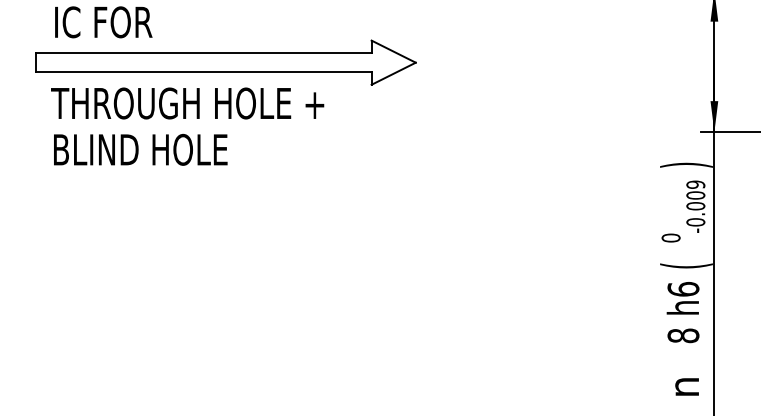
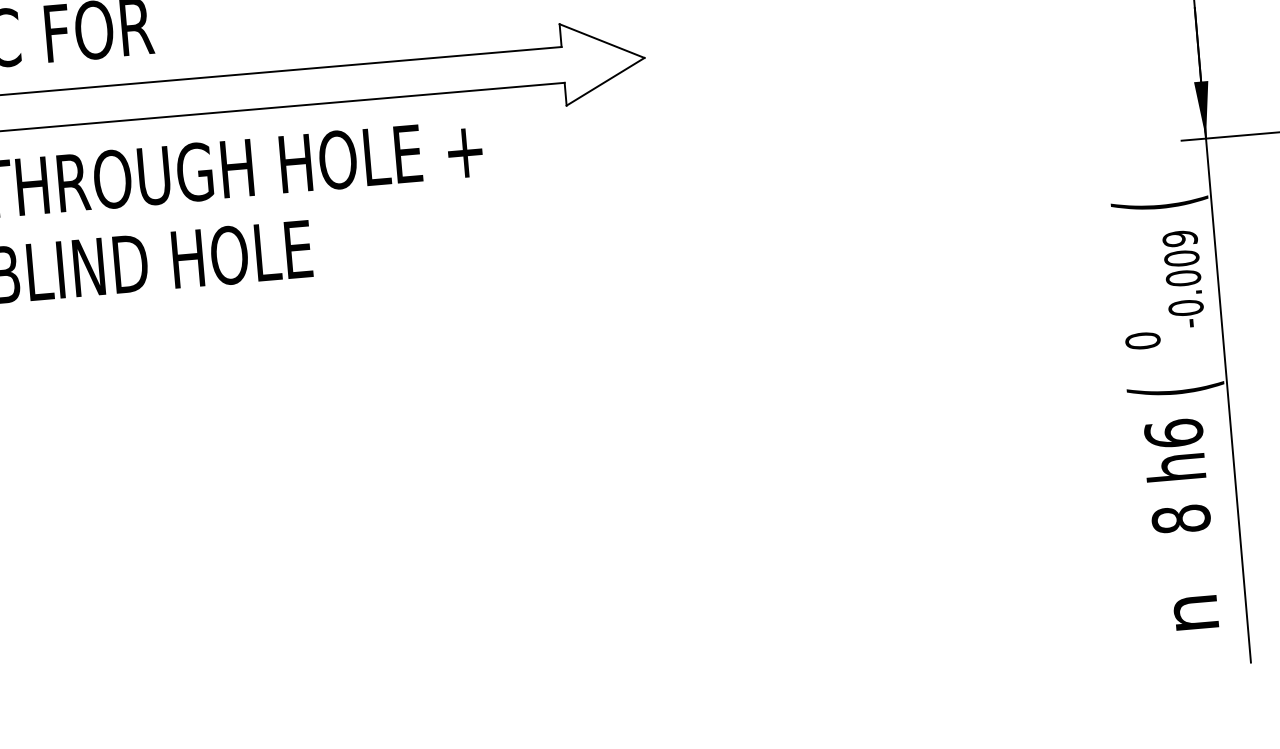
text: (686, 164) -> (1159, 202), ) -> (

